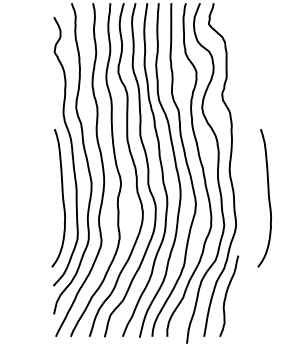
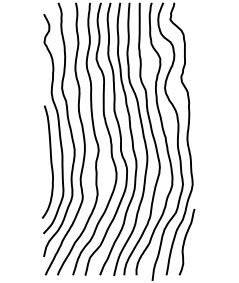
curve: (268, 198) -> (219, 162), removed

